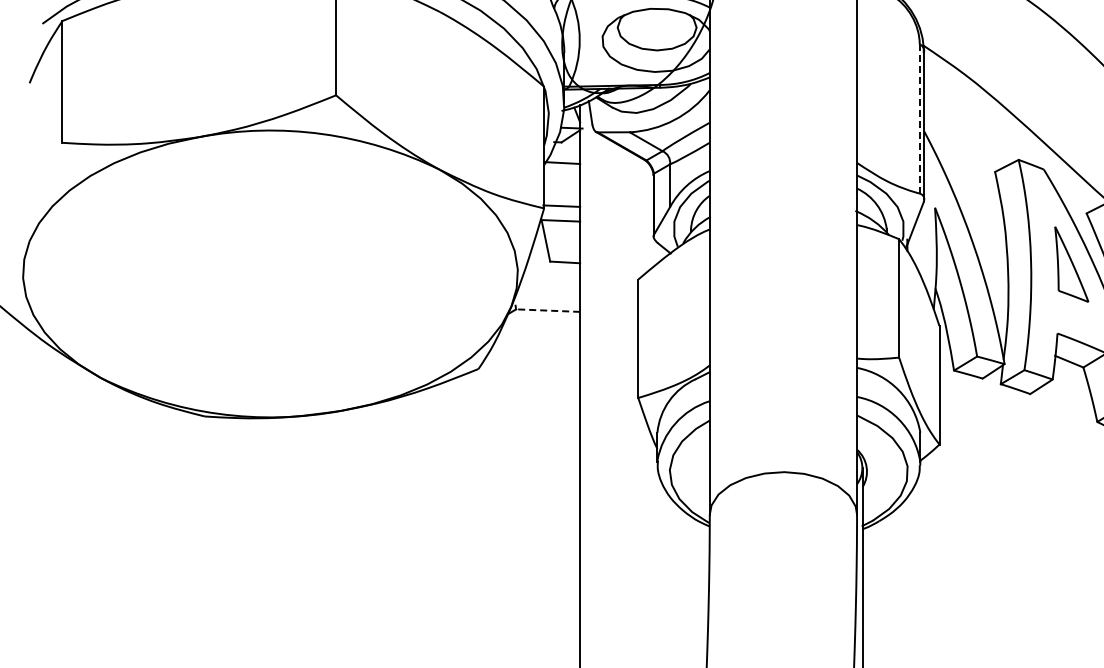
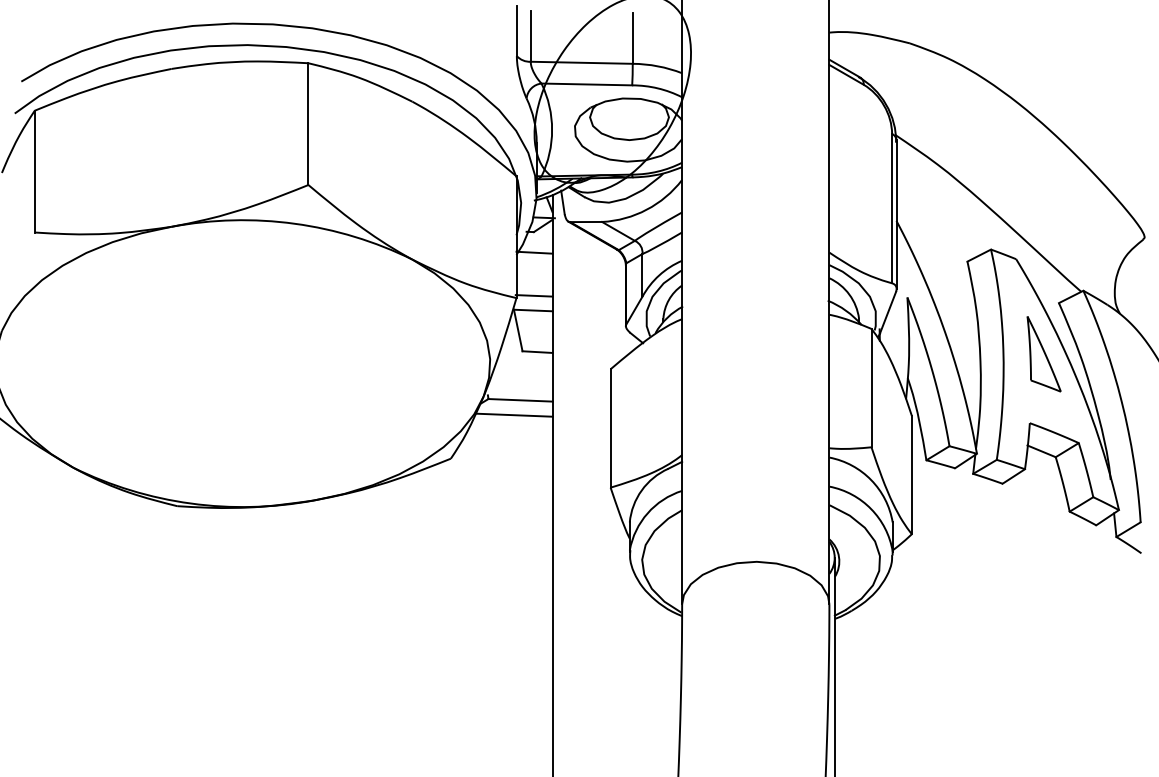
line: (920, 118) -> (892, 208), dashed -> solid
line: (547, 310) -> (519, 400), dashed -> solid
line: (541, 324) -> (513, 414), added

